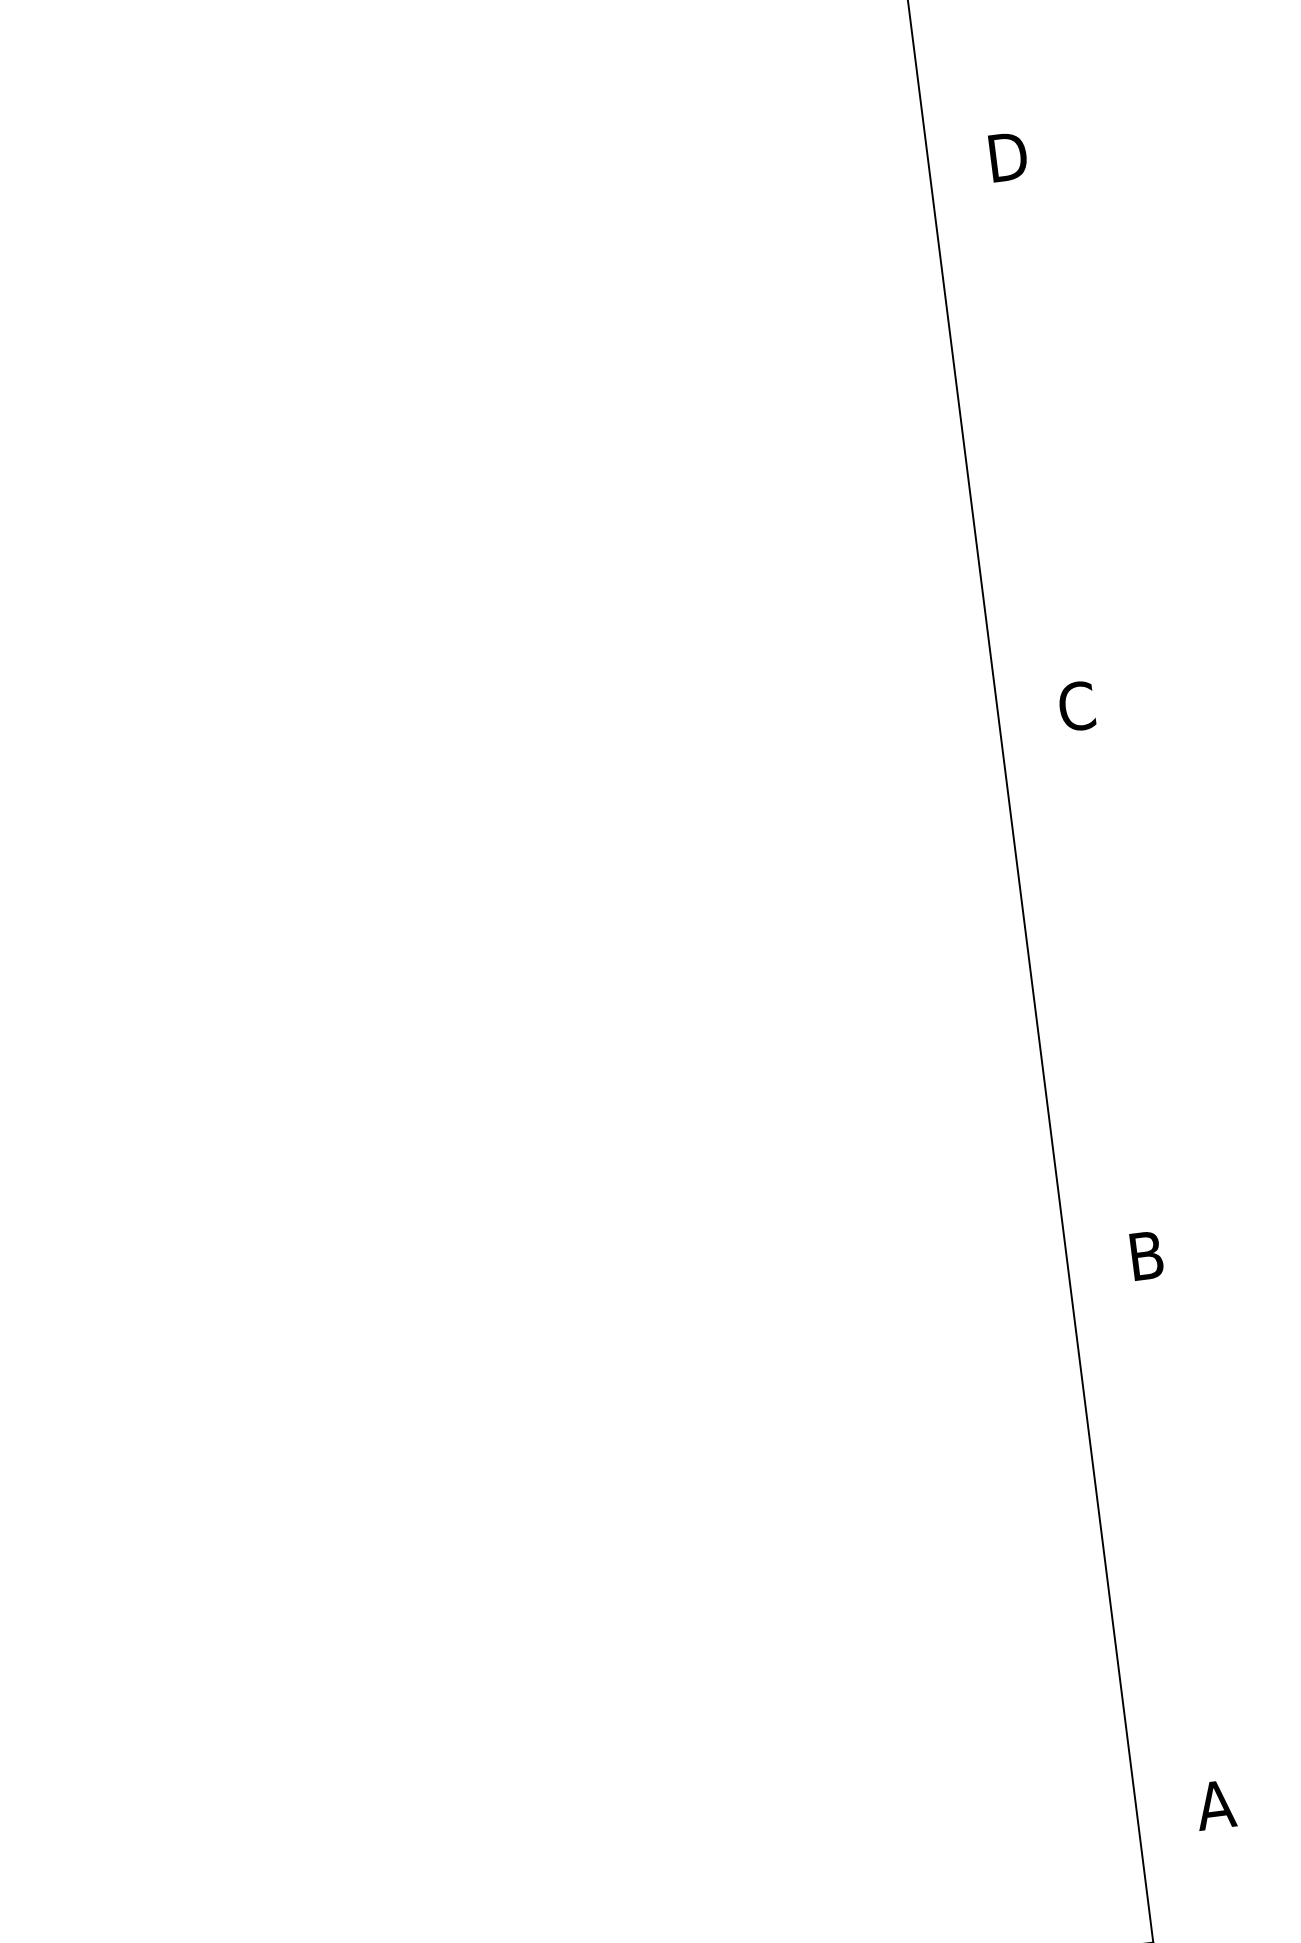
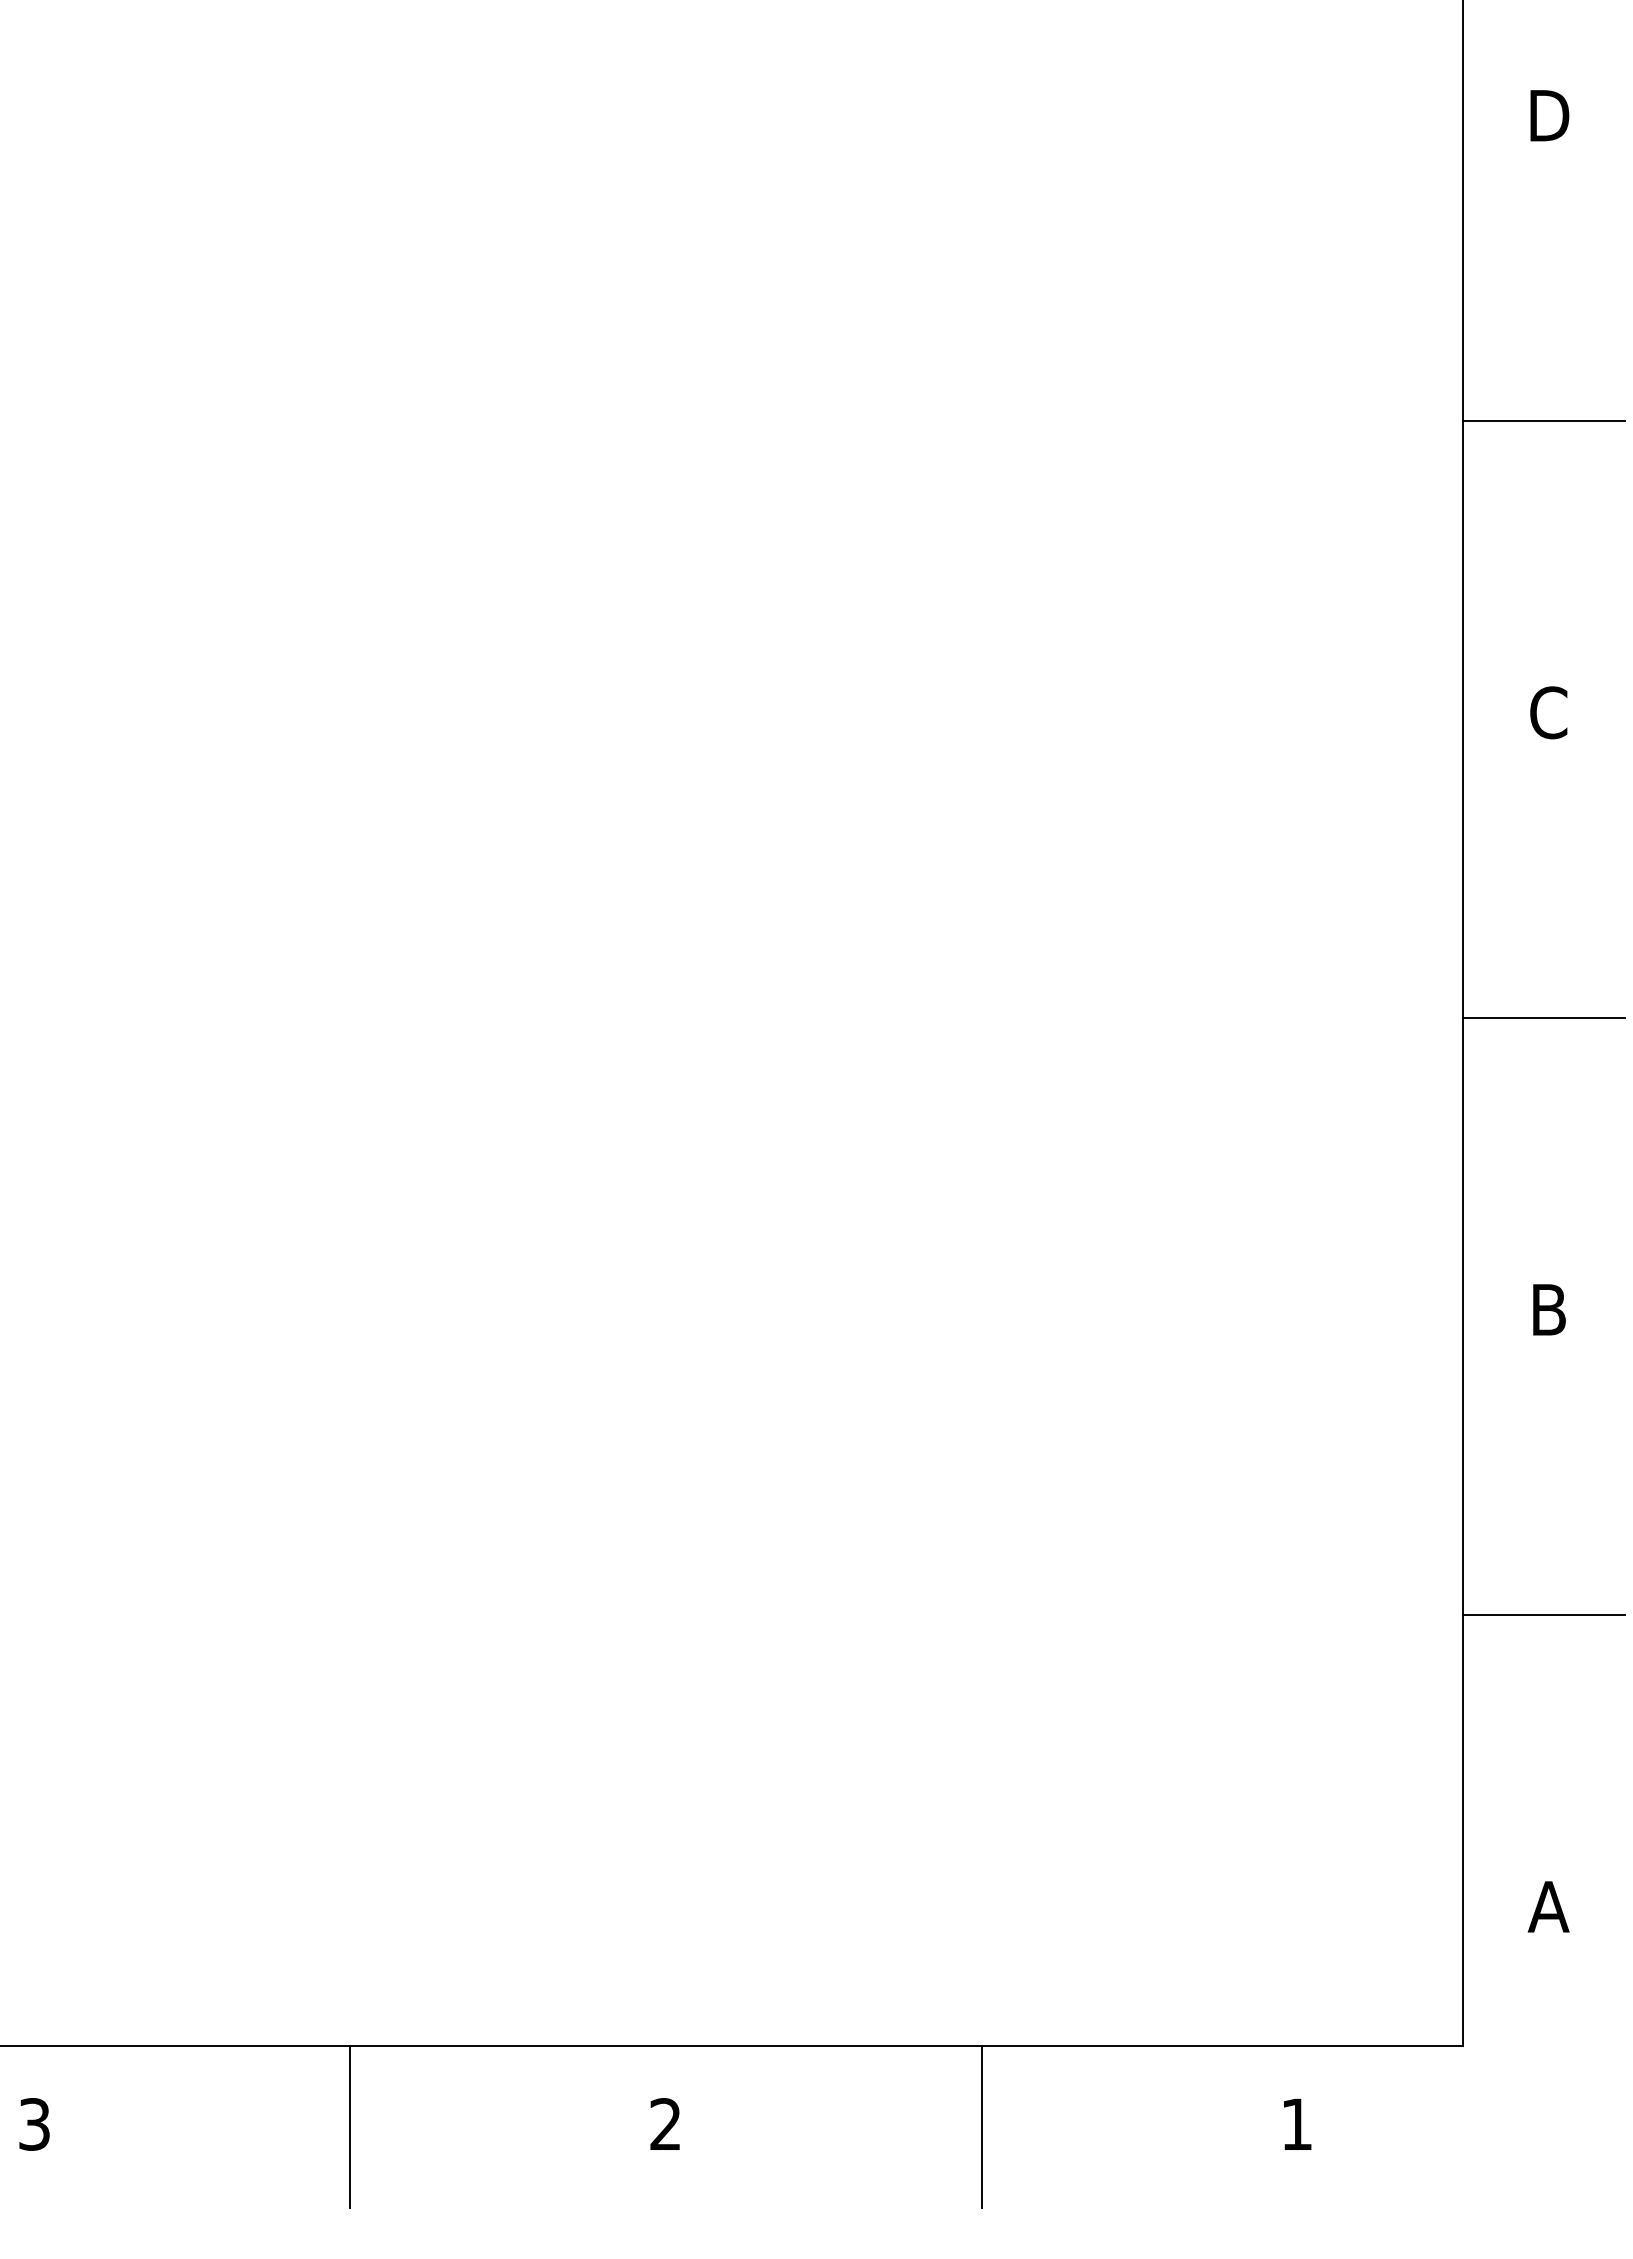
line: (1038, 437) -> (1544, 420), added
line: (1108, 987) -> (1544, 1017), added
line: (1177, 1536) -> (1544, 1614), added

